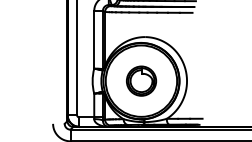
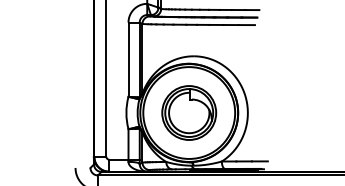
part: (141, 80) -> (189, 112), size x1.43

